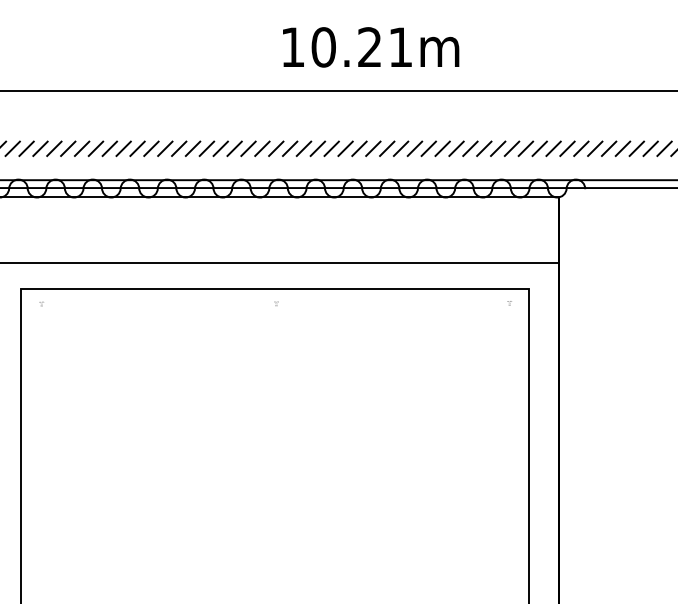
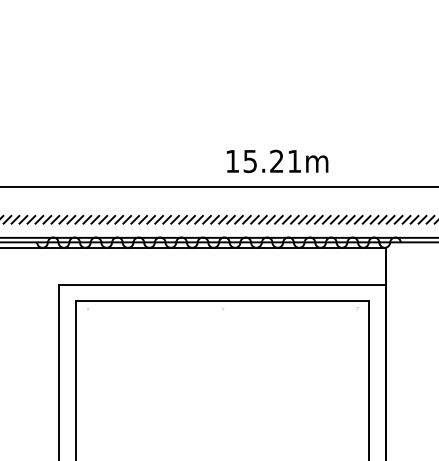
text: (324, 47) -> (250, 161), 10.21m -> 15.21m

